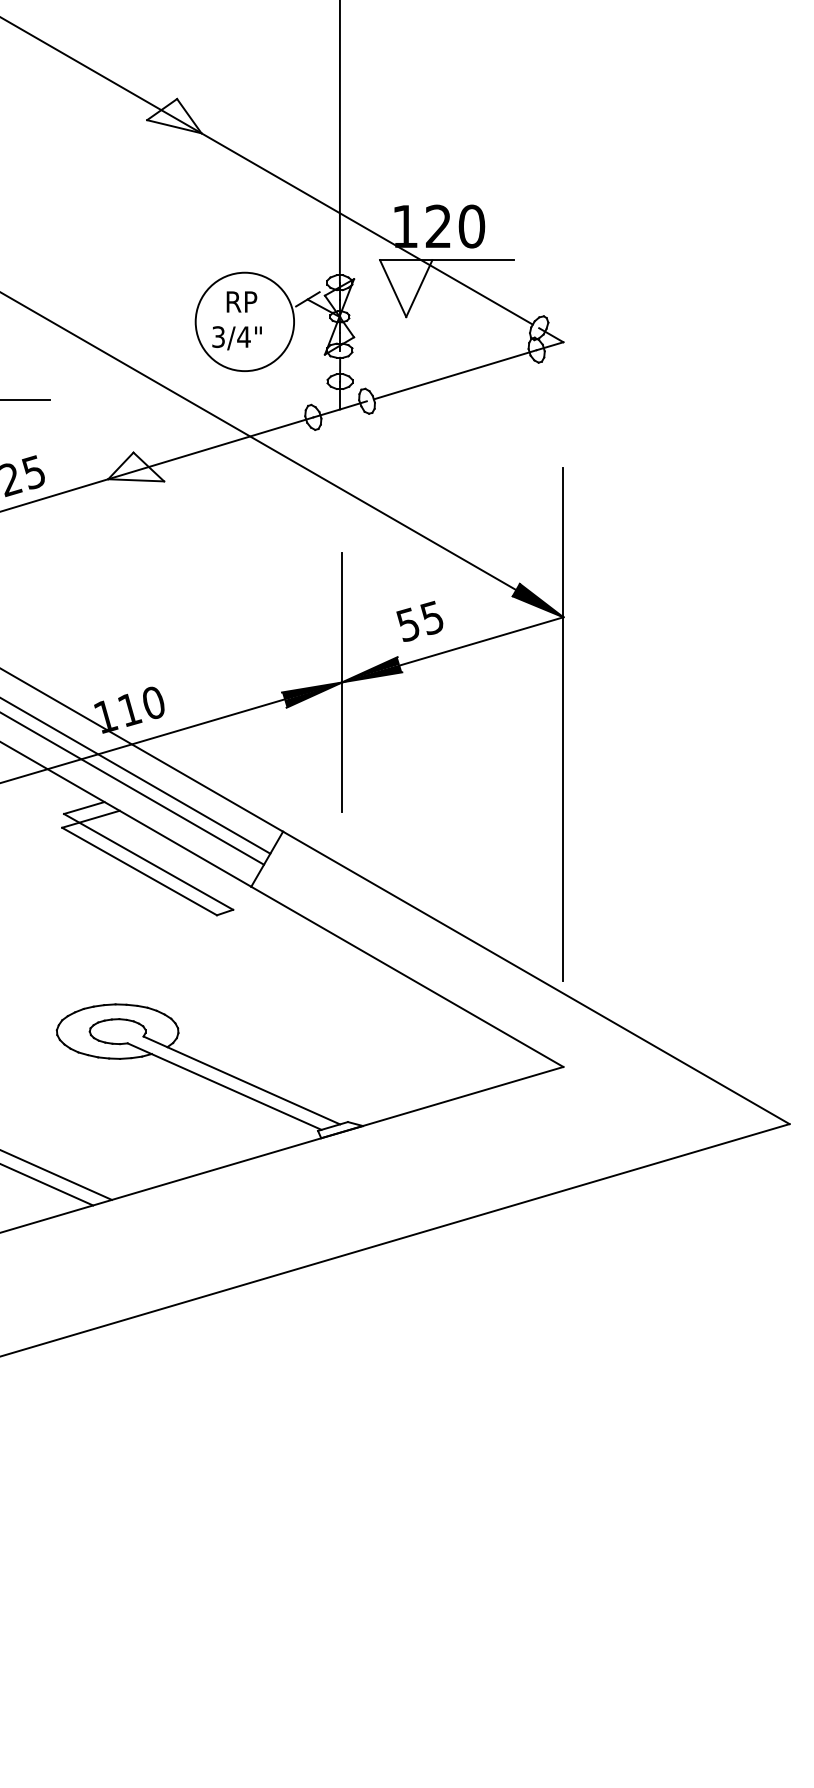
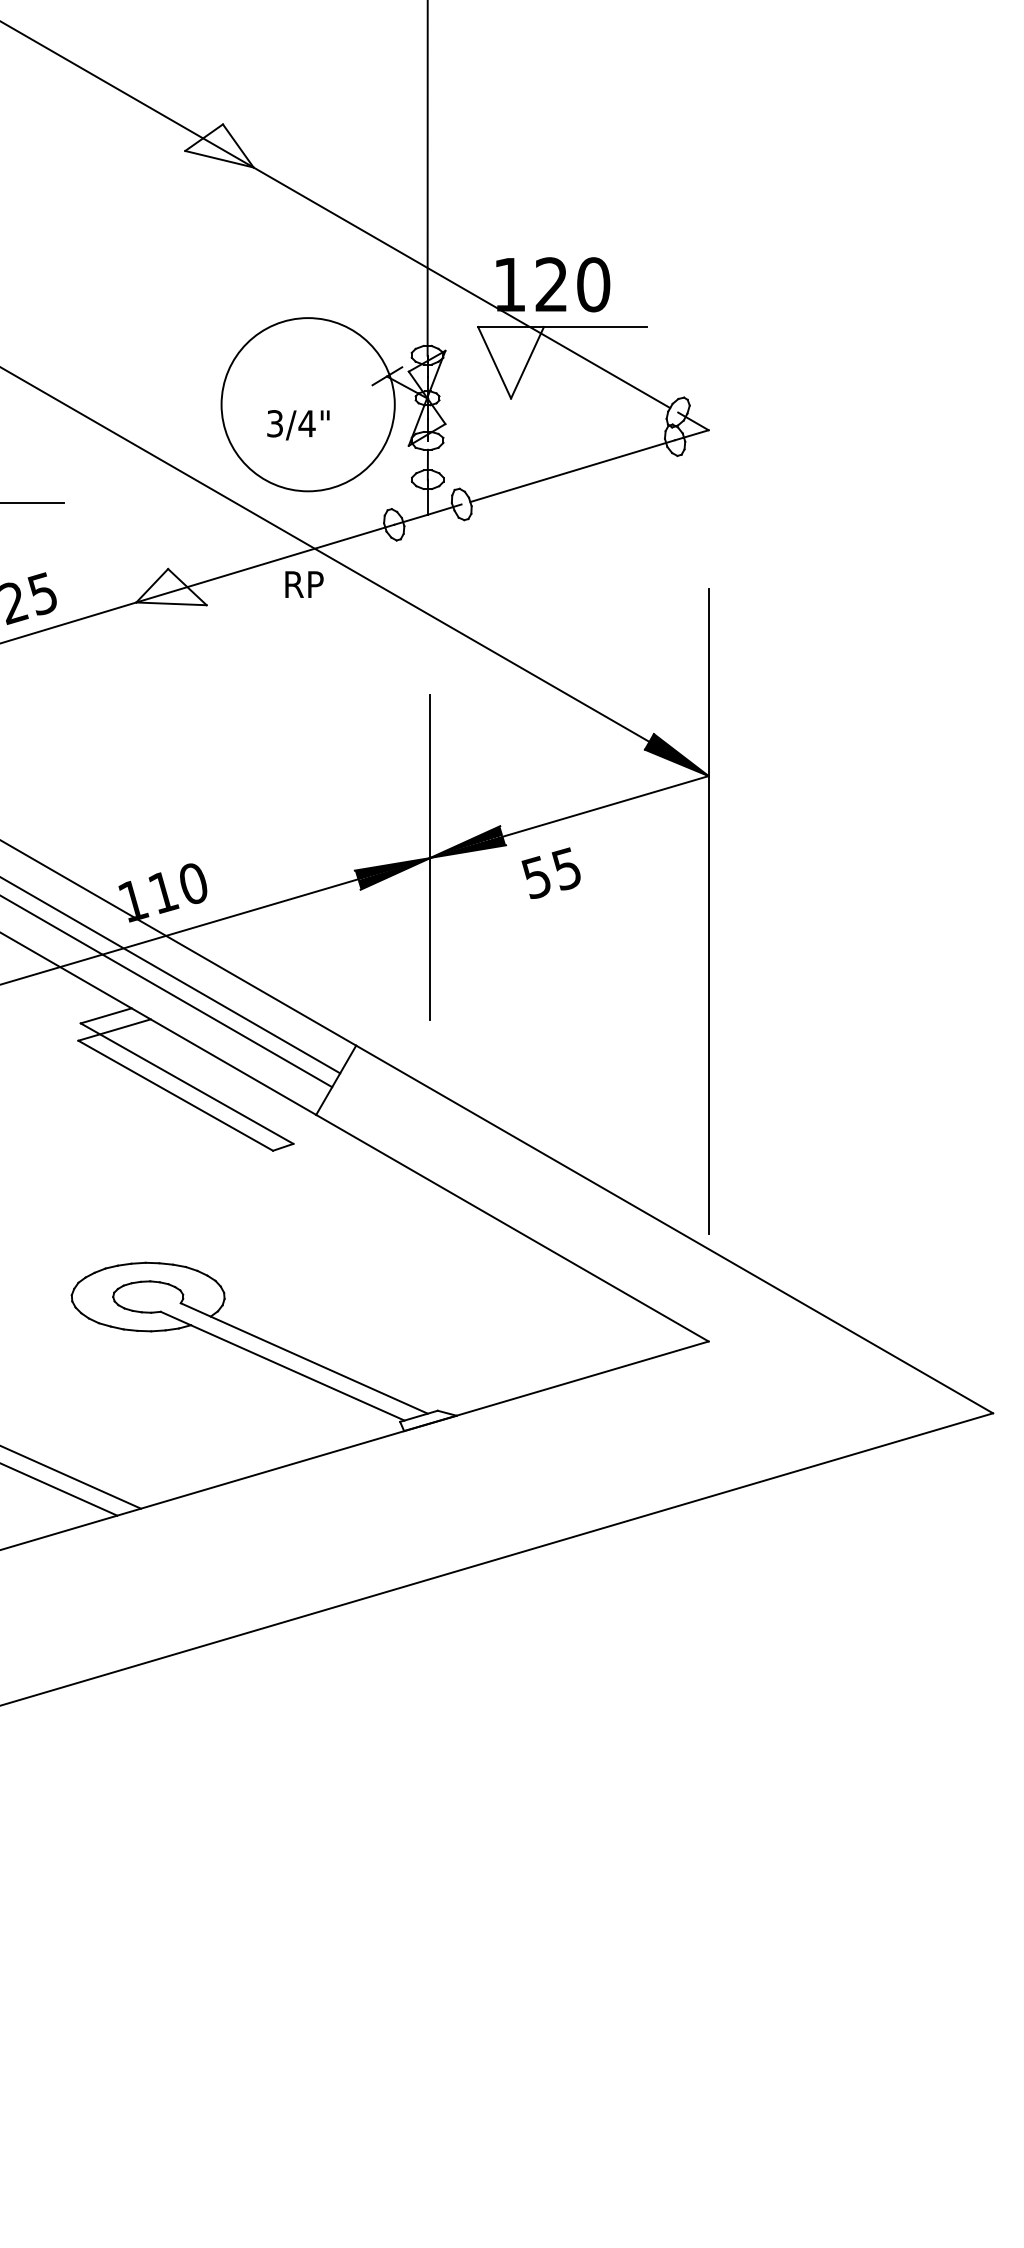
text: (241, 301) -> (304, 584), moved
circle: (245, 321) -> (308, 404), size x1.4
text: (419, 620) -> (550, 872), moved

